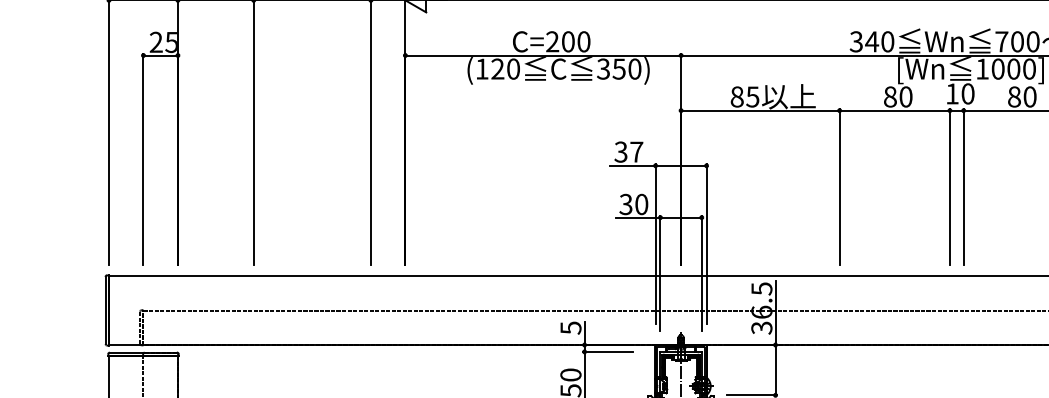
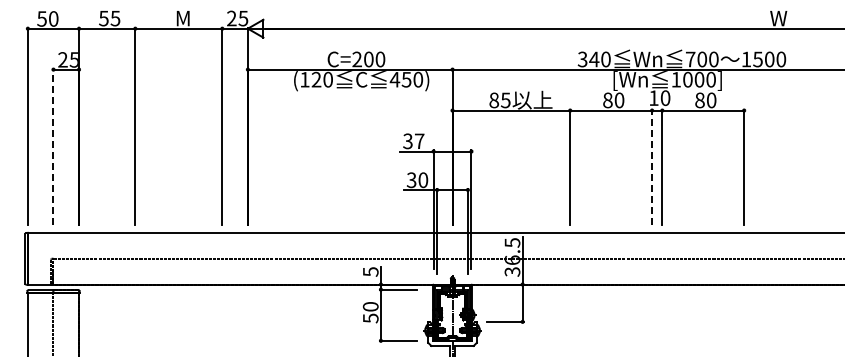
text: (602, 68) -> (394, 79), 350) -> 450)
line: (143, 159) -> (53, 146), solid -> dashed
line: (950, 187) -> (652, 167), solid -> dashed

